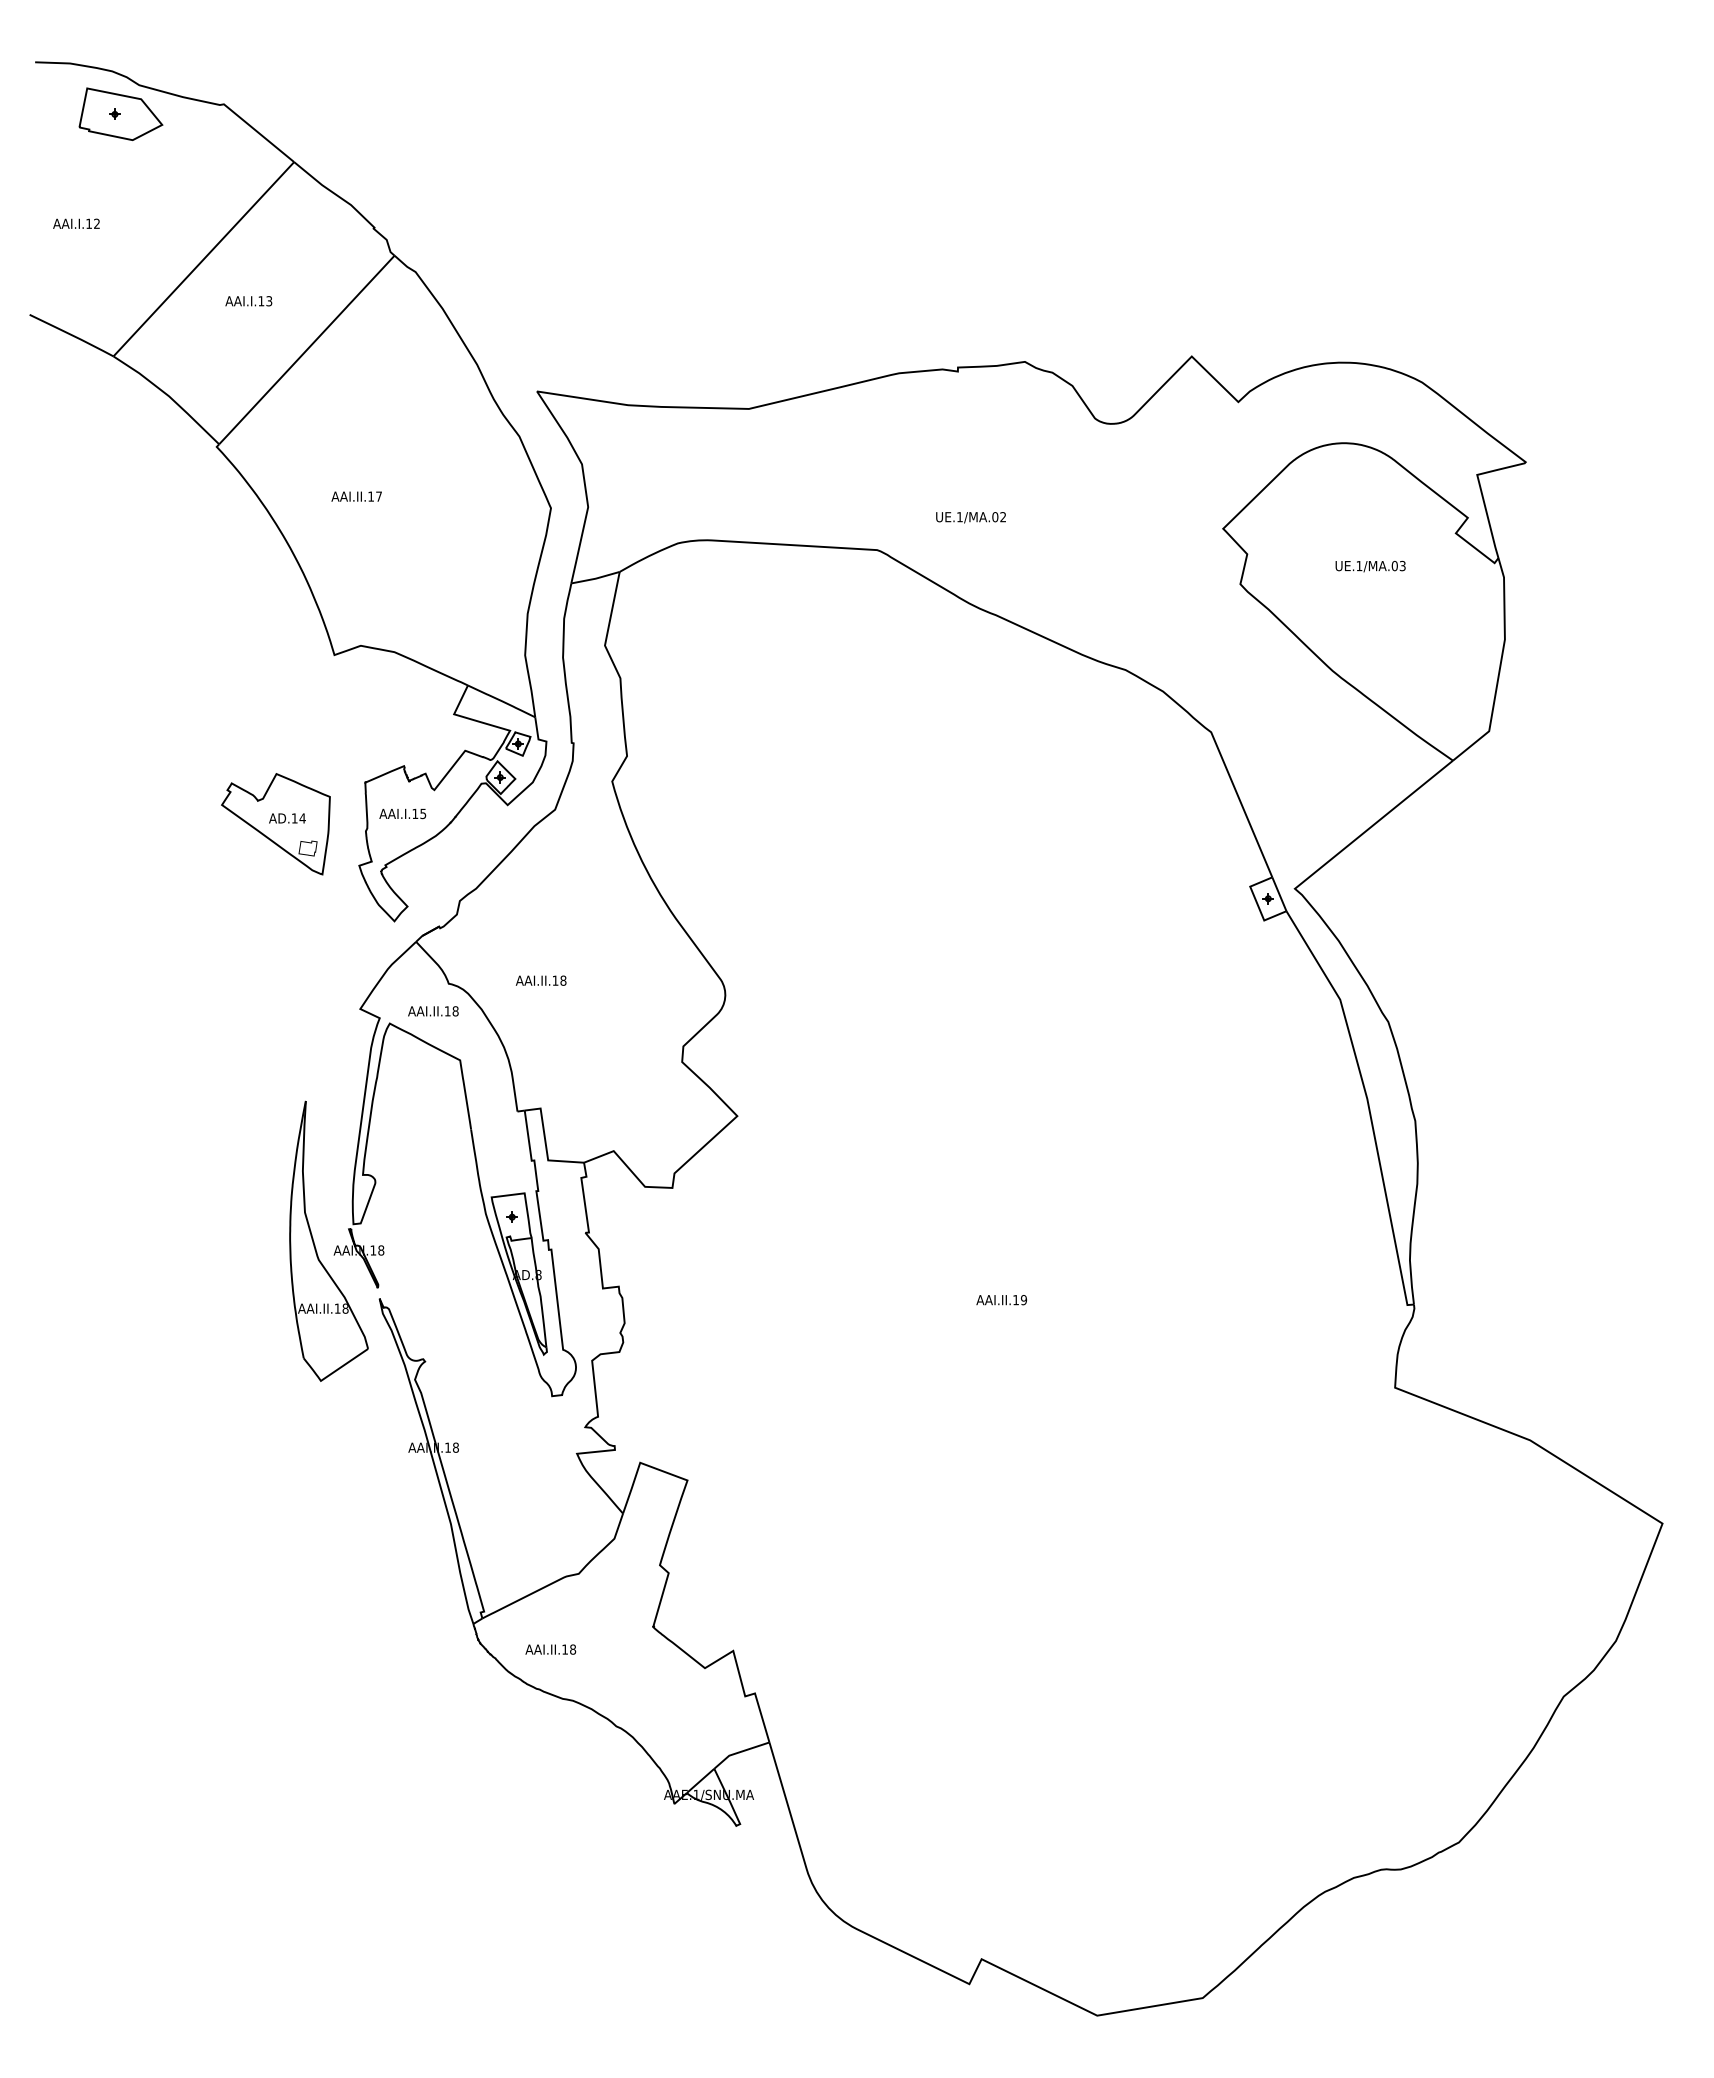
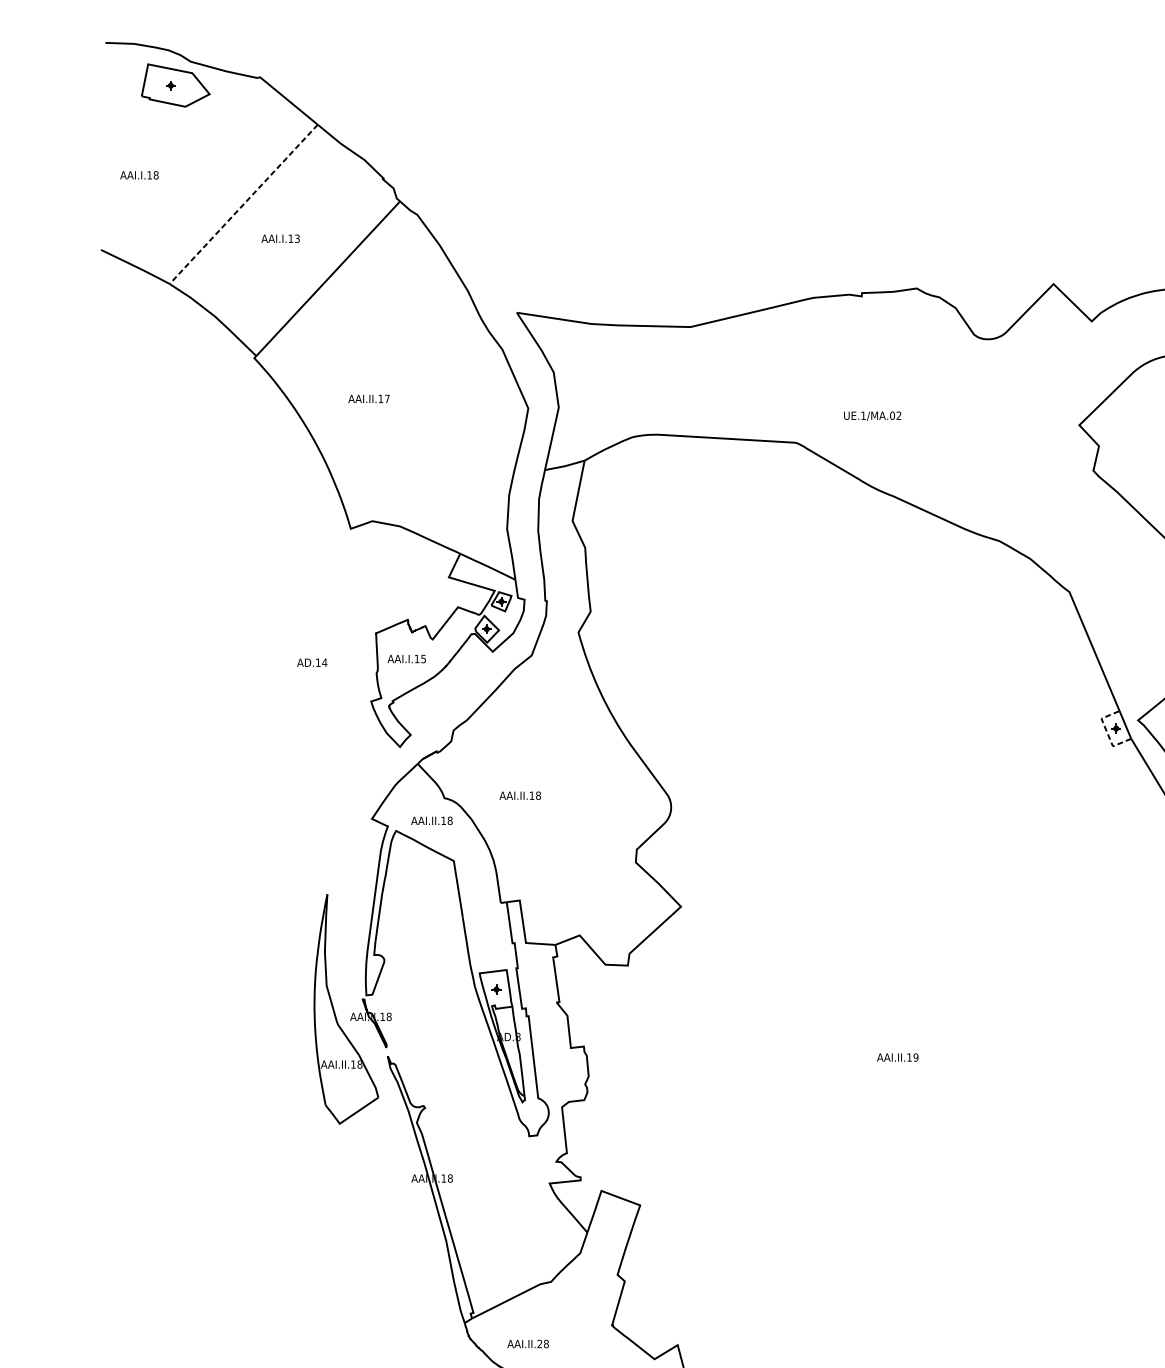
text: (97, 223) -> (156, 175), AAI.I.12 -> AAI.I.18
line: (203, 259) -> (243, 204), solid -> dashed
part: (275, 824) -> (302, 667), removed
line: (1257, 903) -> (1107, 732), solid -> dashed
text: (564, 1649) -> (539, 1343), AAI.II.18 -> AAI.II.28

